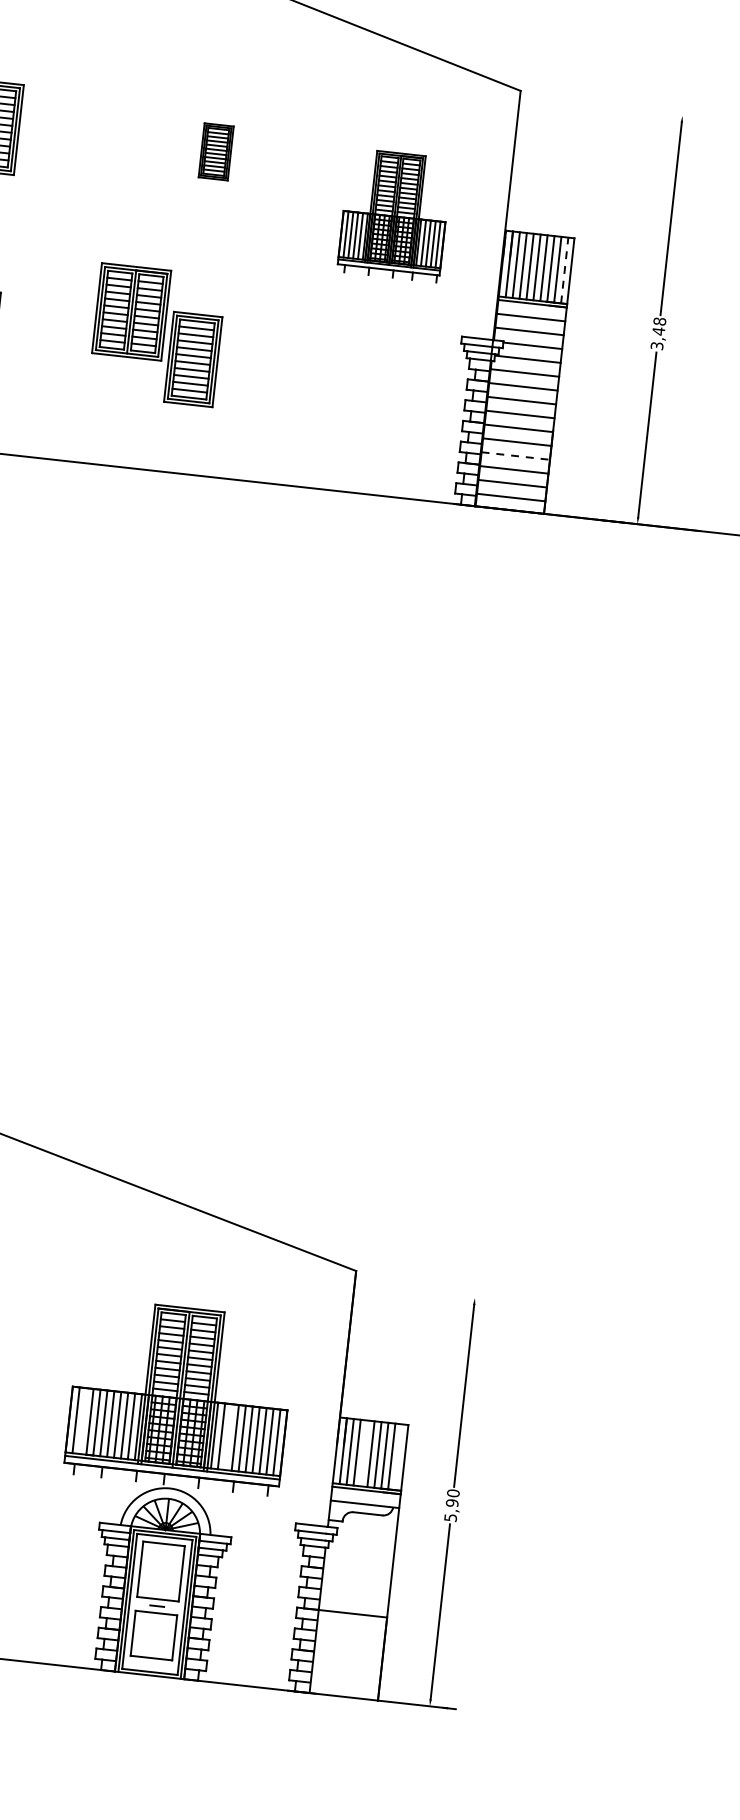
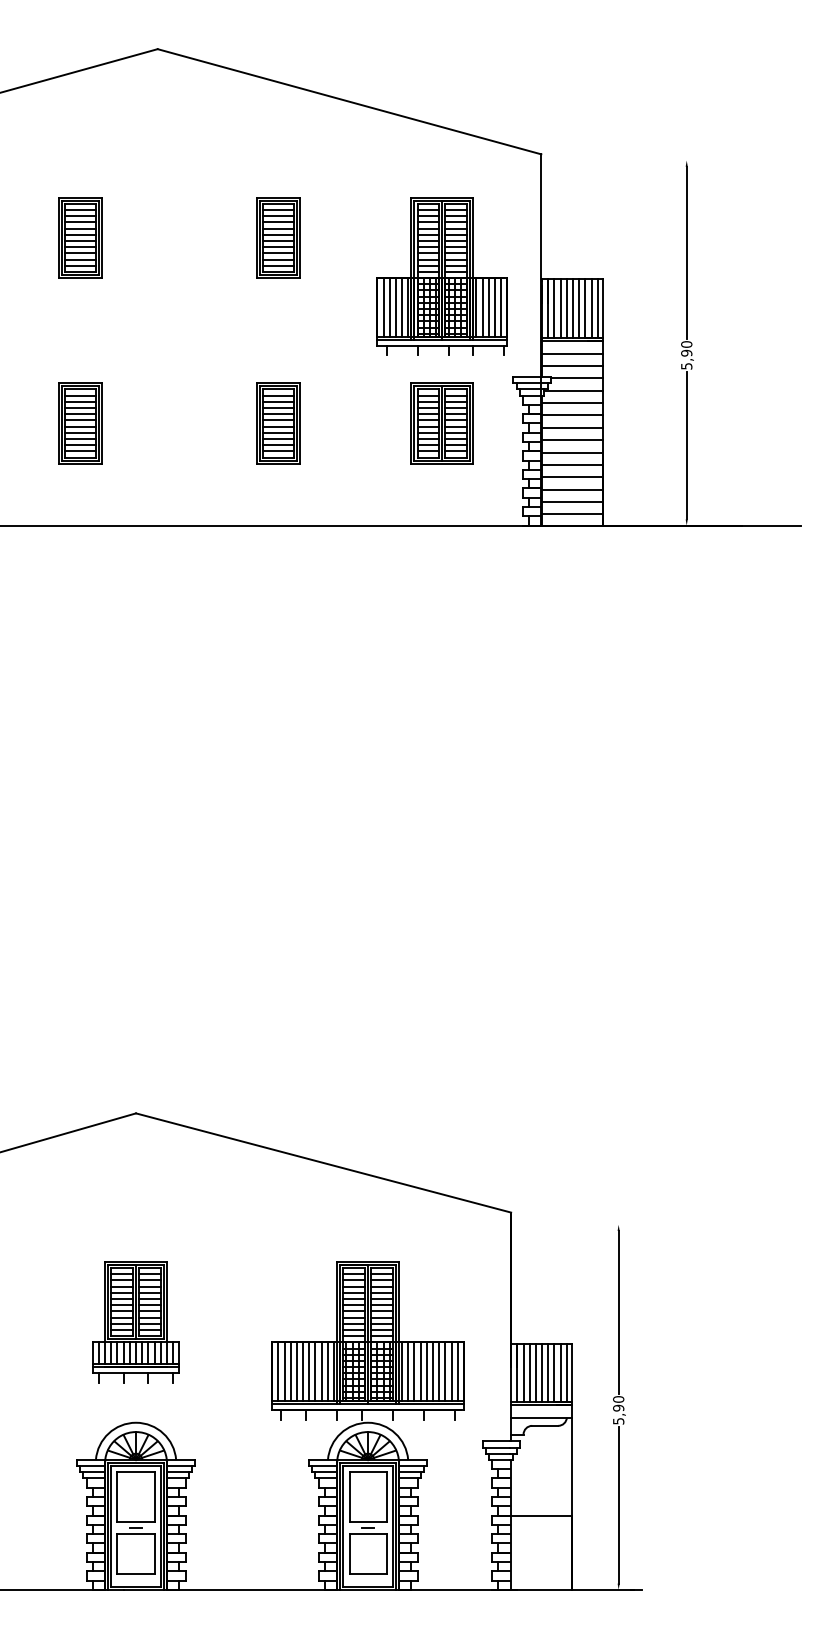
part: (216, 151) -> (278, 237), size x1.67
part: (393, 215) -> (441, 276), size x1.43
line: (564, 270) -> (597, 308), dashed -> solid
part: (130, 311) -> (441, 423), moved
text: (658, 333) -> (686, 355), 3,48 -> 5,90
line: (515, 456) -> (572, 477), dashed -> solid
line: (83, 1420) -> (284, 1371), added
line: (228, 1436) -> (414, 1371), added
line: (363, 1452) -> (535, 1372), added
line: (398, 1456) -> (566, 1372), added

